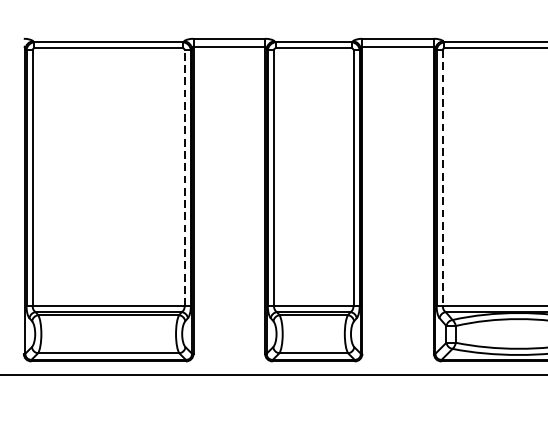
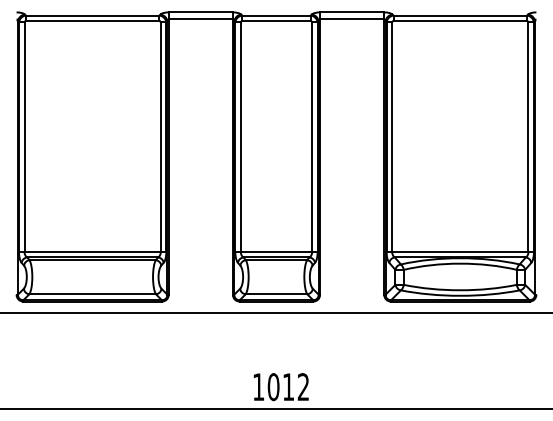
line: (184, 178) -> (160, 137), dashed -> solid
line: (443, 178) -> (392, 137), dashed -> solid

